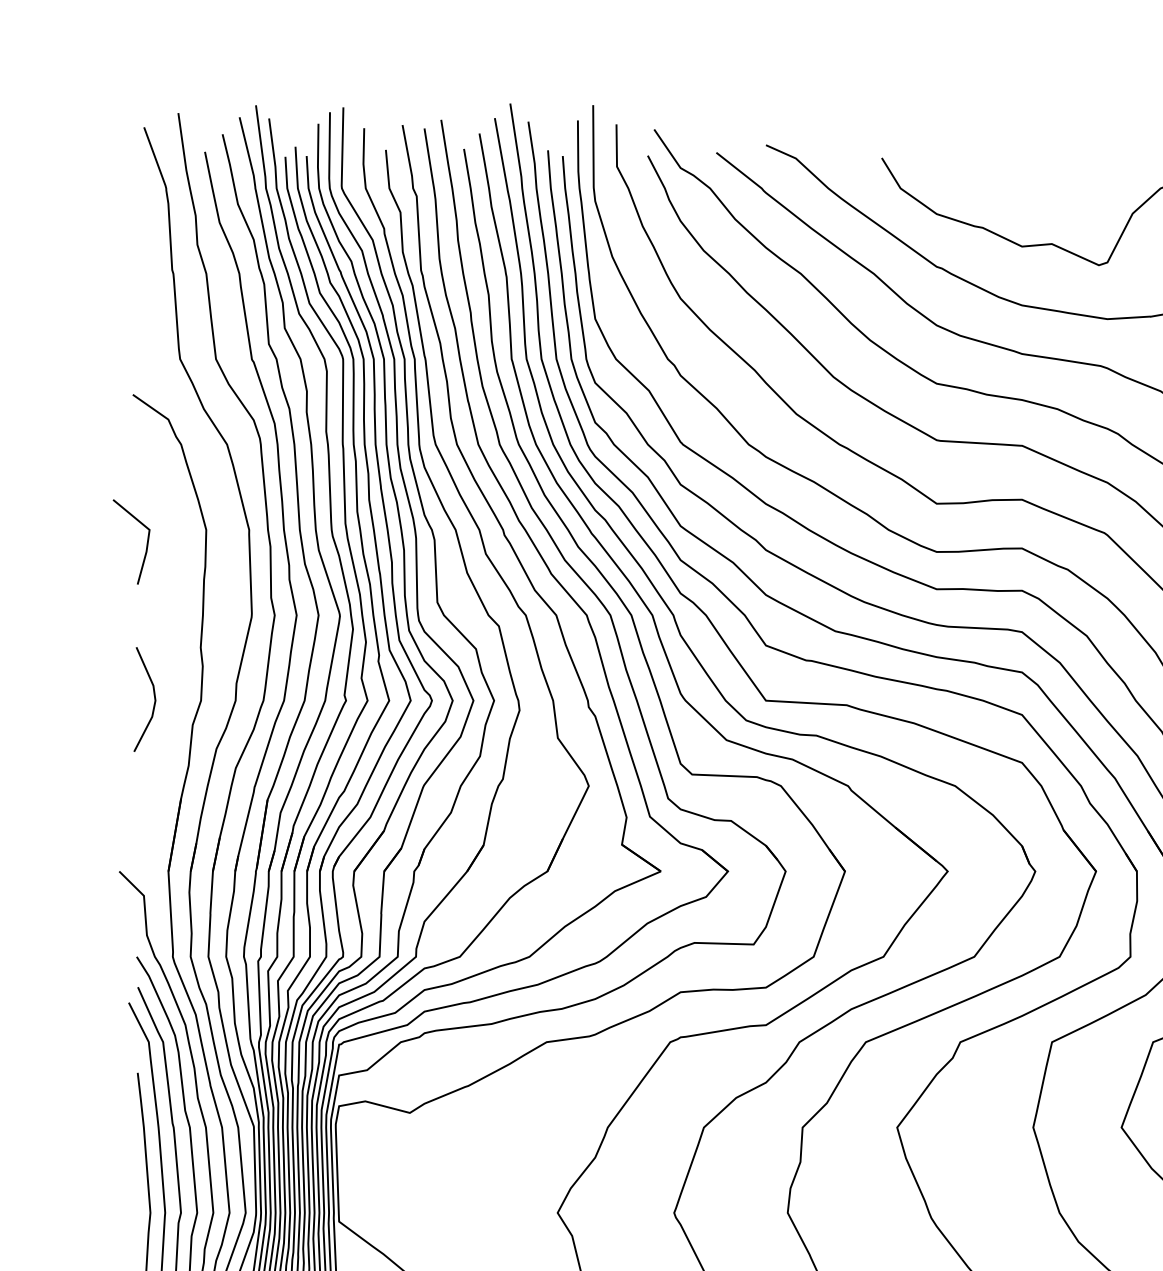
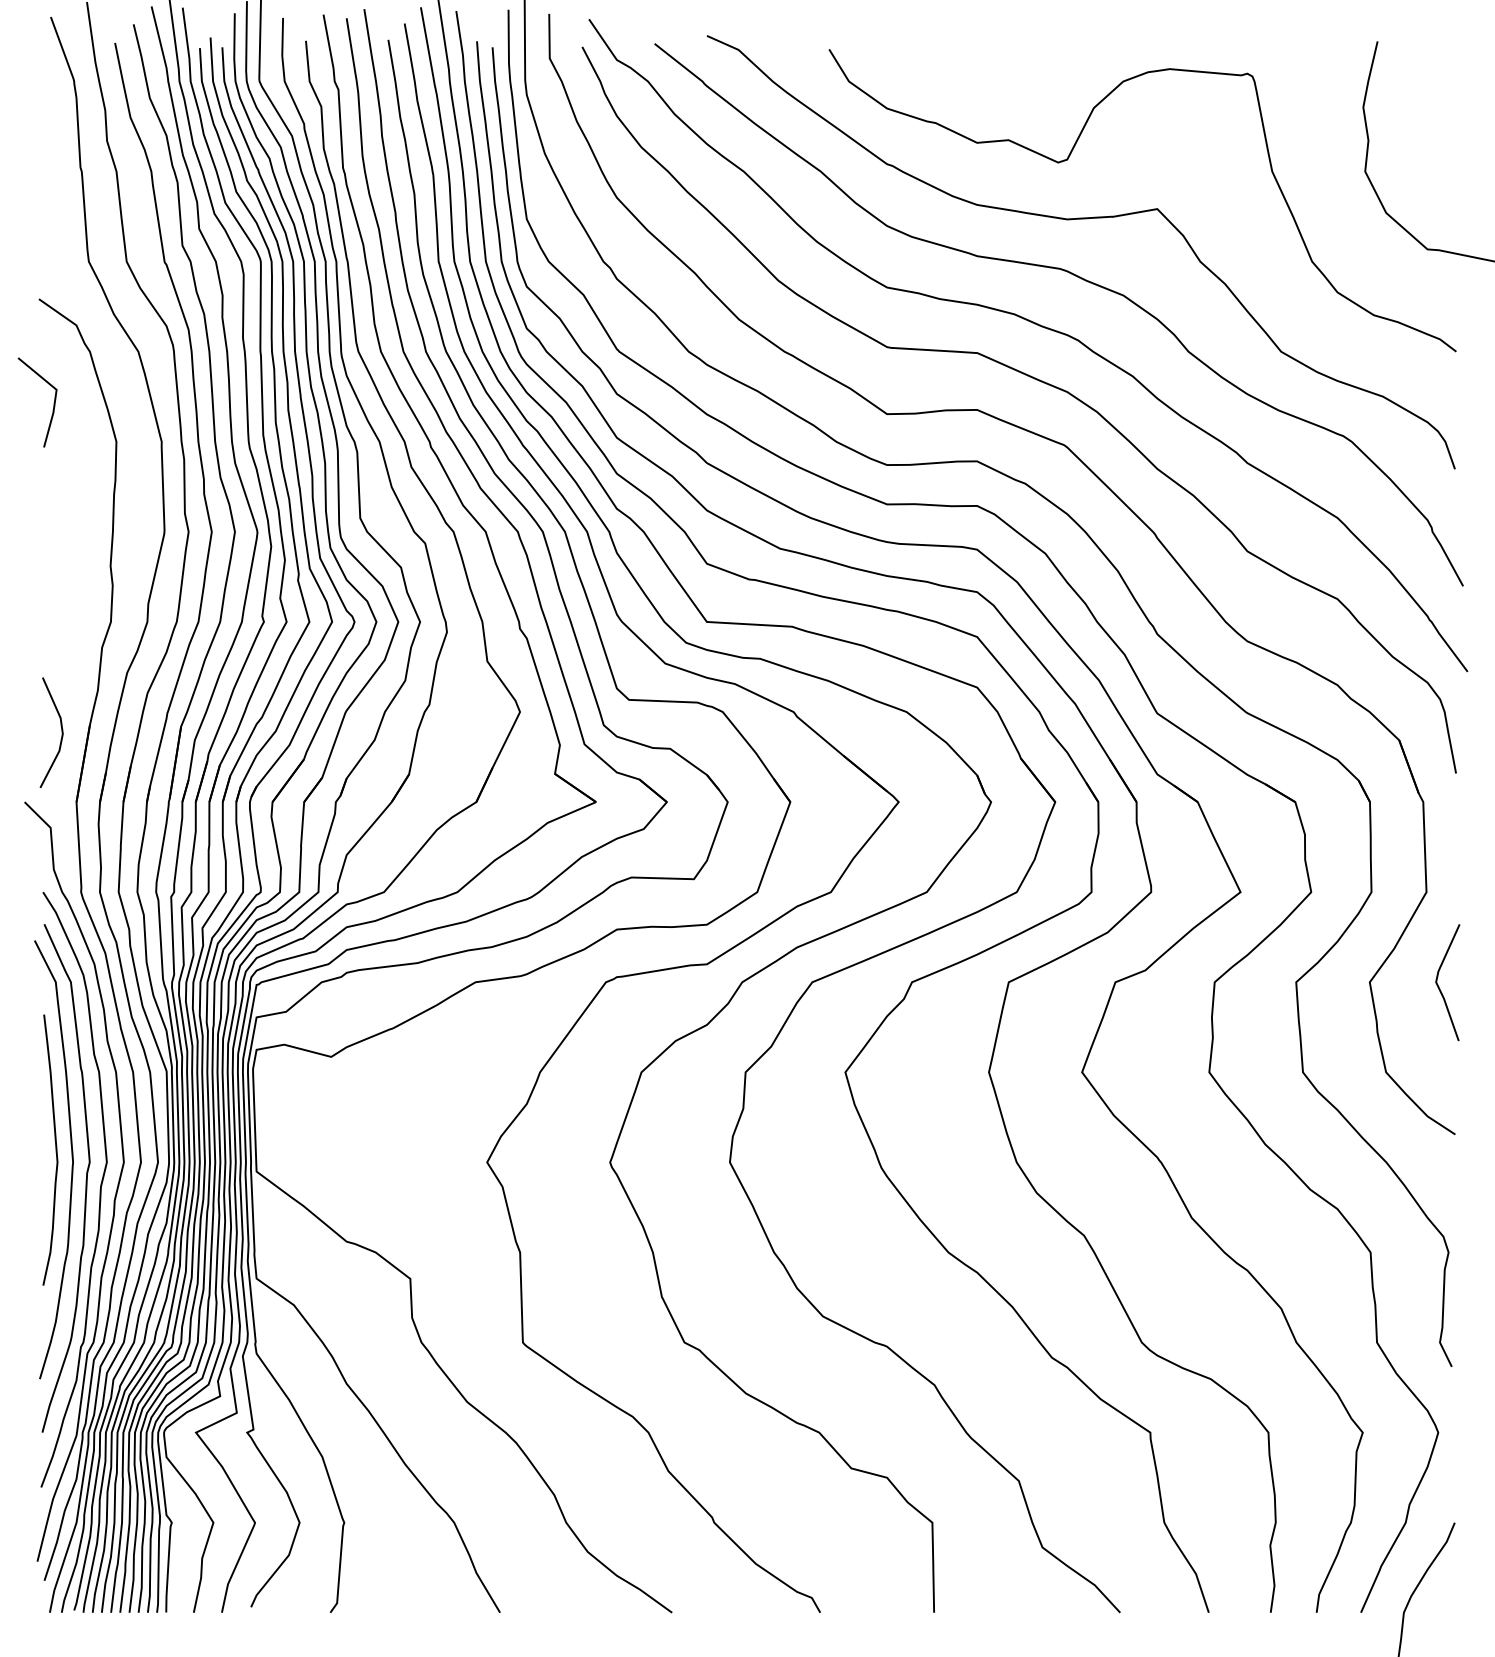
line: (146, 542) -> (53, 403), moved
line: (154, 699) -> (61, 732), moved

